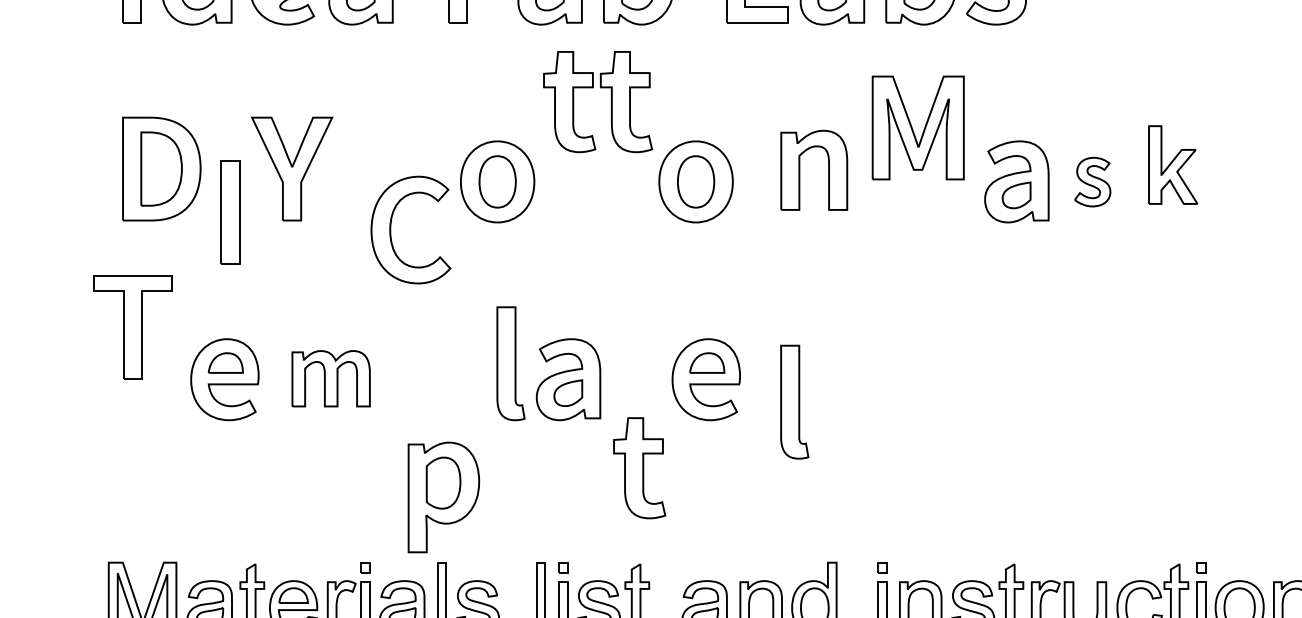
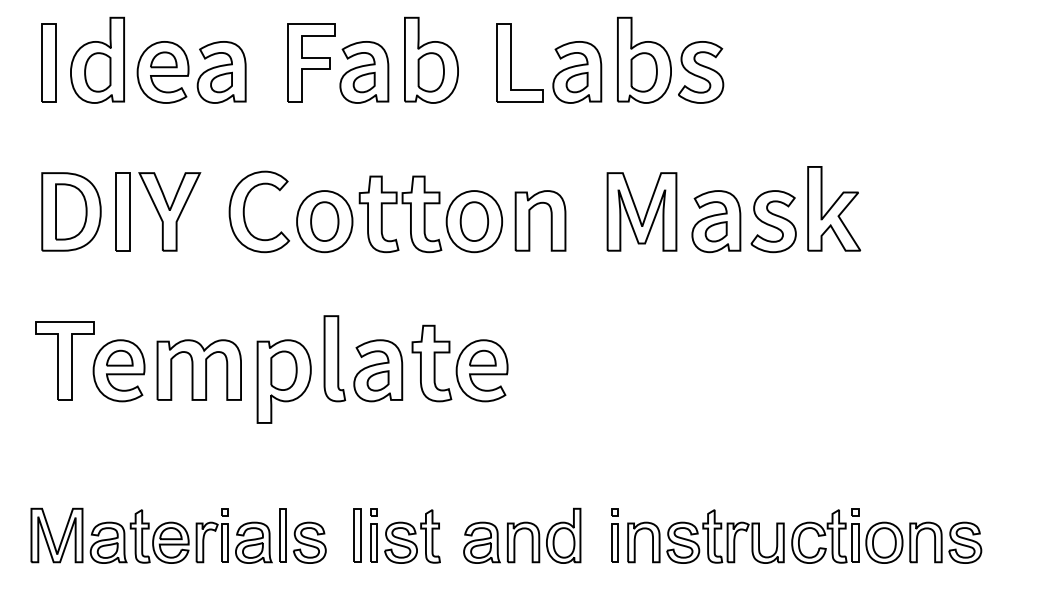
part: (611, 102) -> (410, 214), moved
part: (917, 127) -> (641, 211), moved
part: (1173, 164) -> (834, 208), size x1.43
part: (800, 169) -> (530, 220), moved
part: (1092, 181) -> (773, 221), size x1.67
part: (229, 212) -> (122, 211), moved
part: (391, 229) -> (244, 211), moved
part: (132, 326) -> (64, 360), moved
part: (330, 377) -> (198, 369), size x1.43
part: (794, 401) -> (548, 387), removed
part: (639, 468) -> (431, 363), moved
part: (442, 497) -> (283, 381), moved

